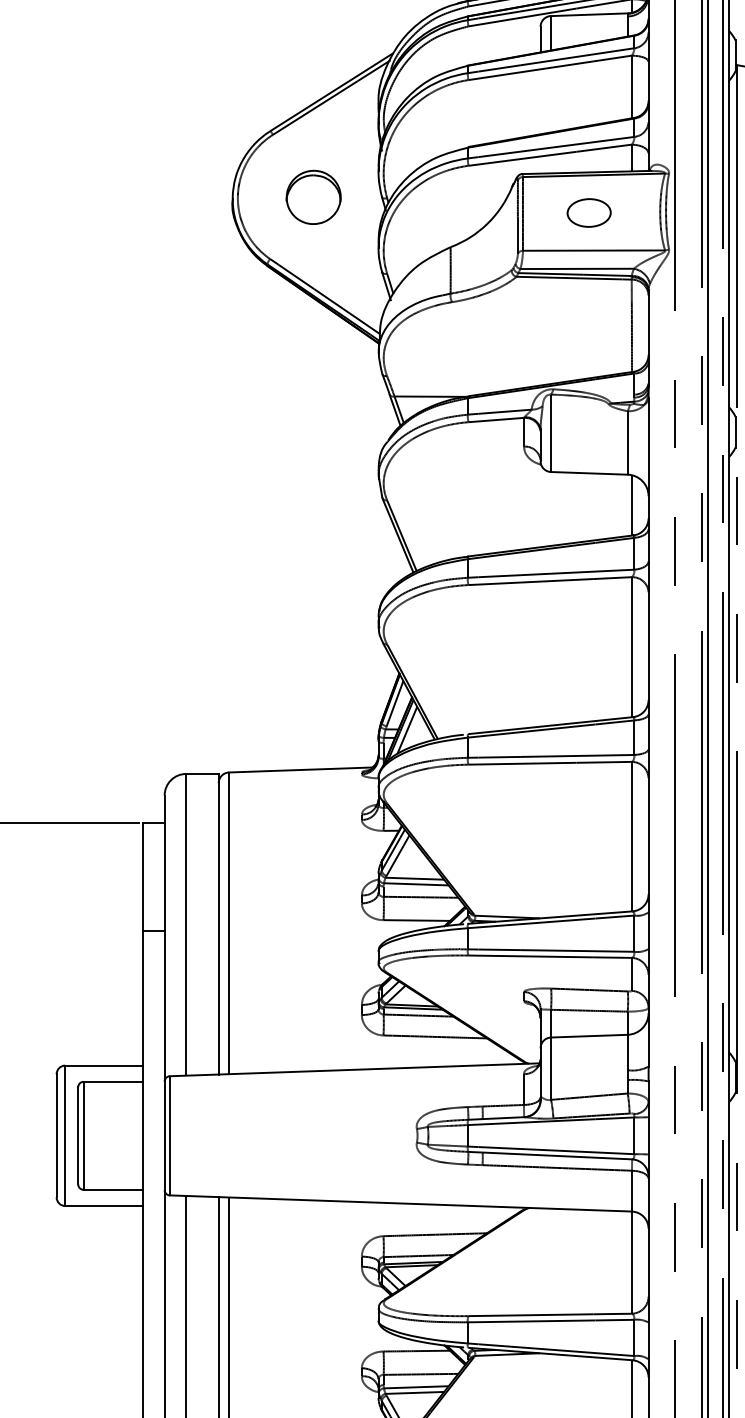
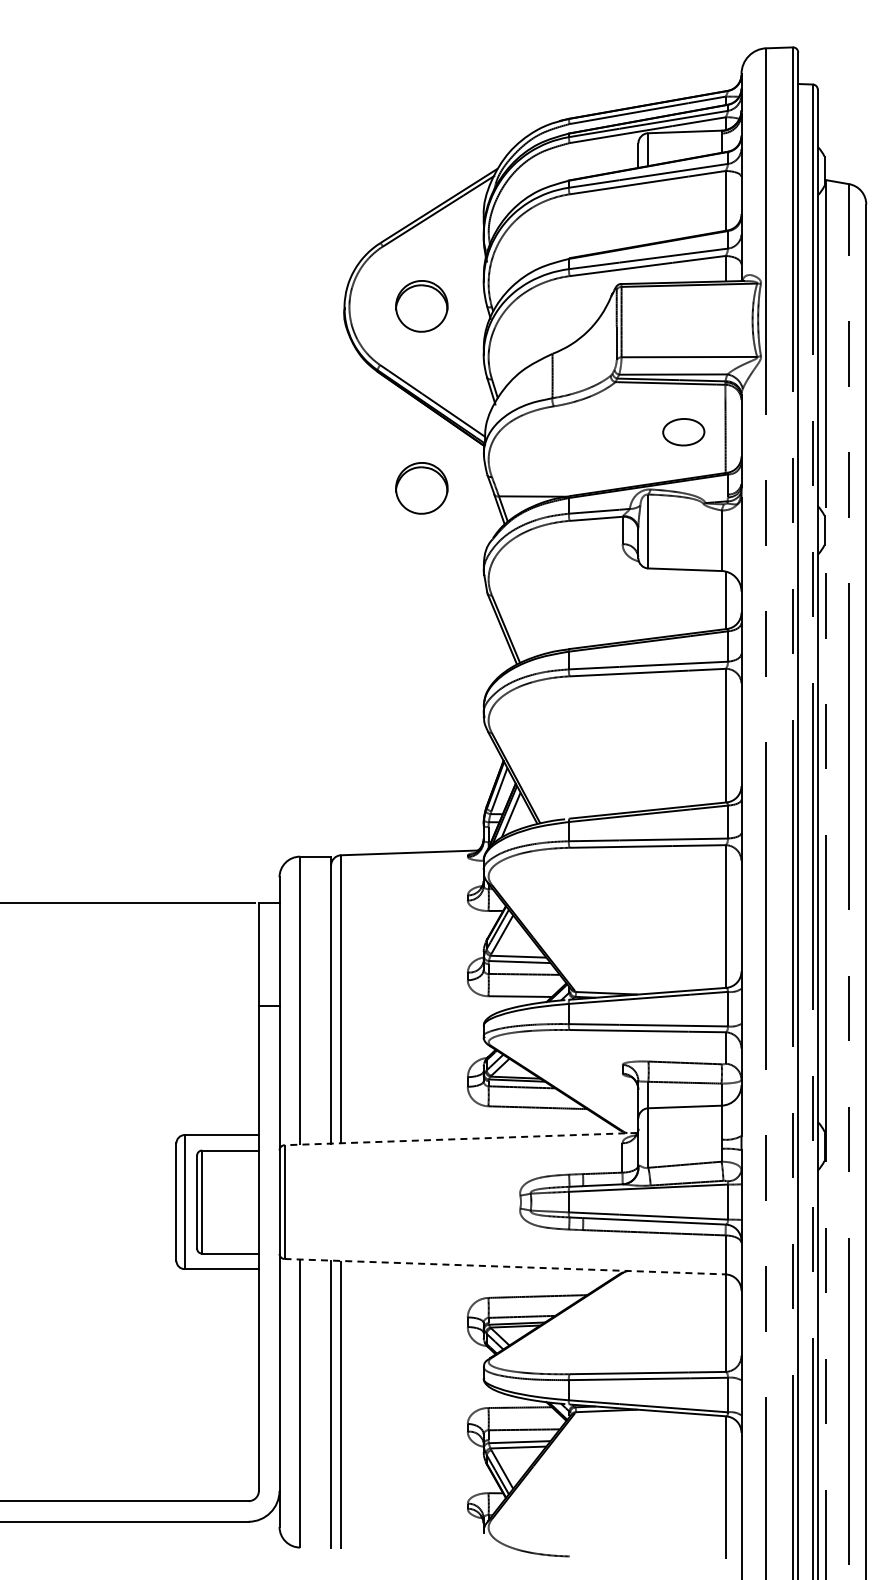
part: (588, 213) -> (683, 432), moved
part: (313, 388) -> (421, 488), added
line: (354, 1070) -> (460, 1139), solid -> dashed
line: (401, 1203) -> (505, 1266), solid -> dashed

